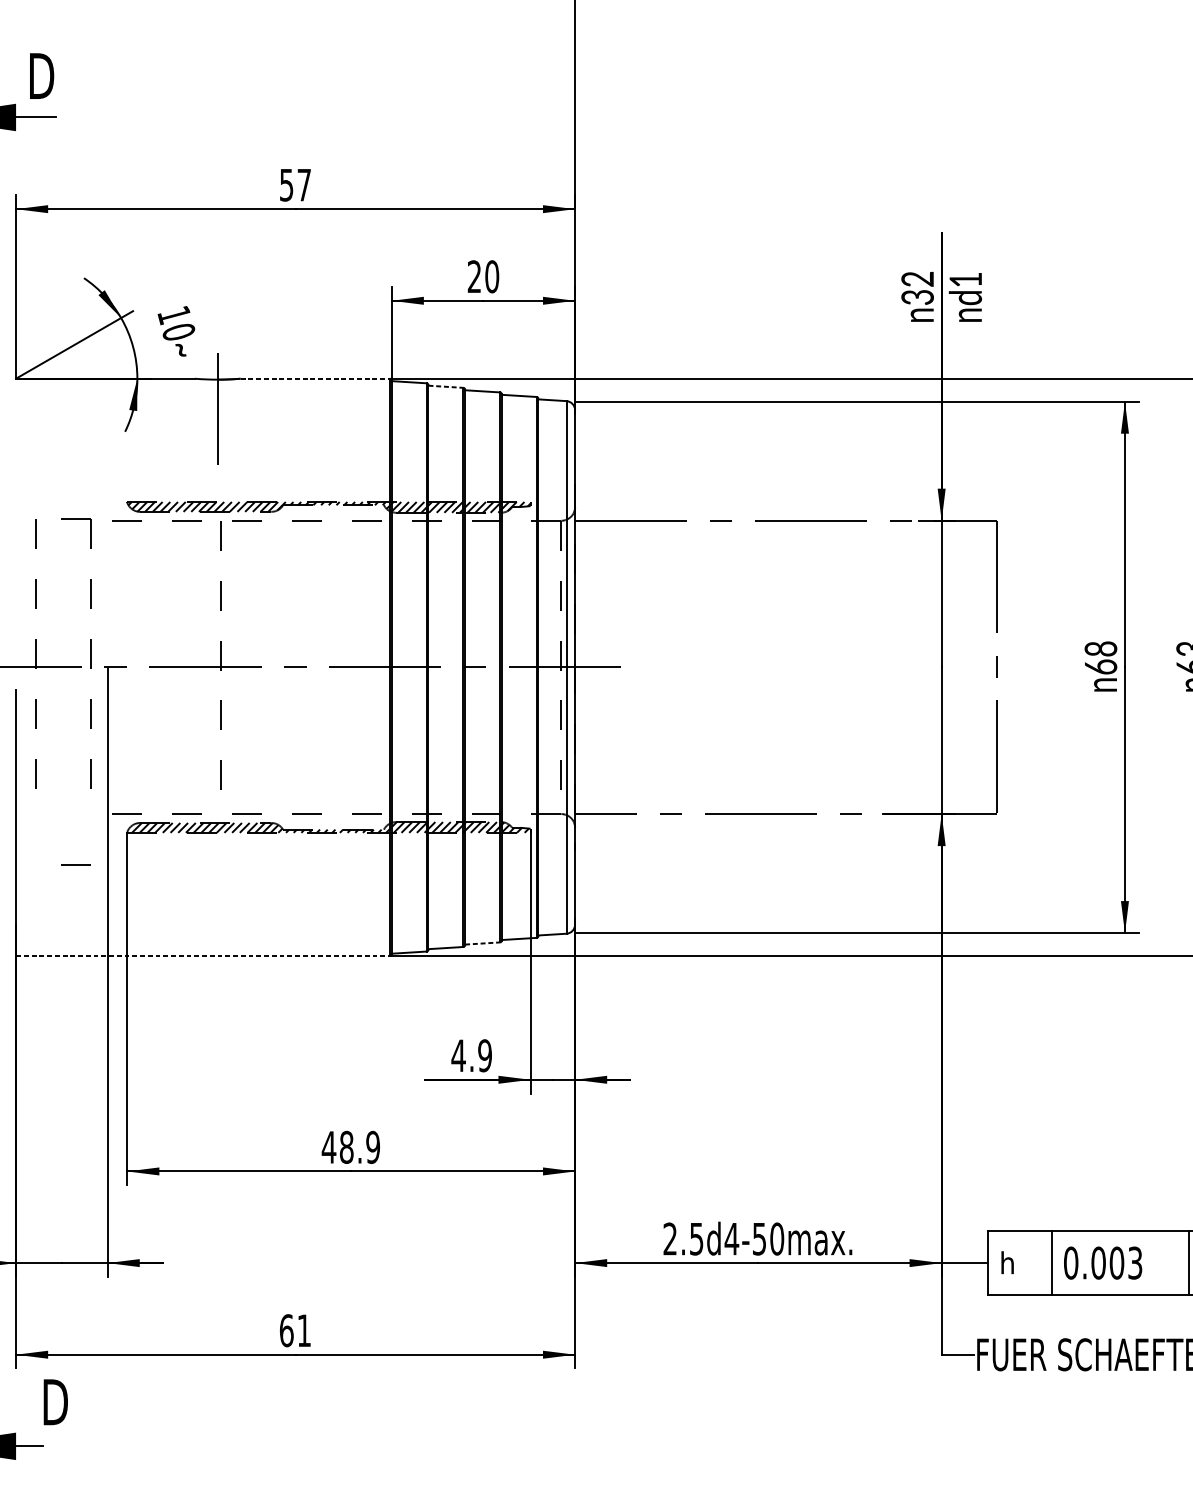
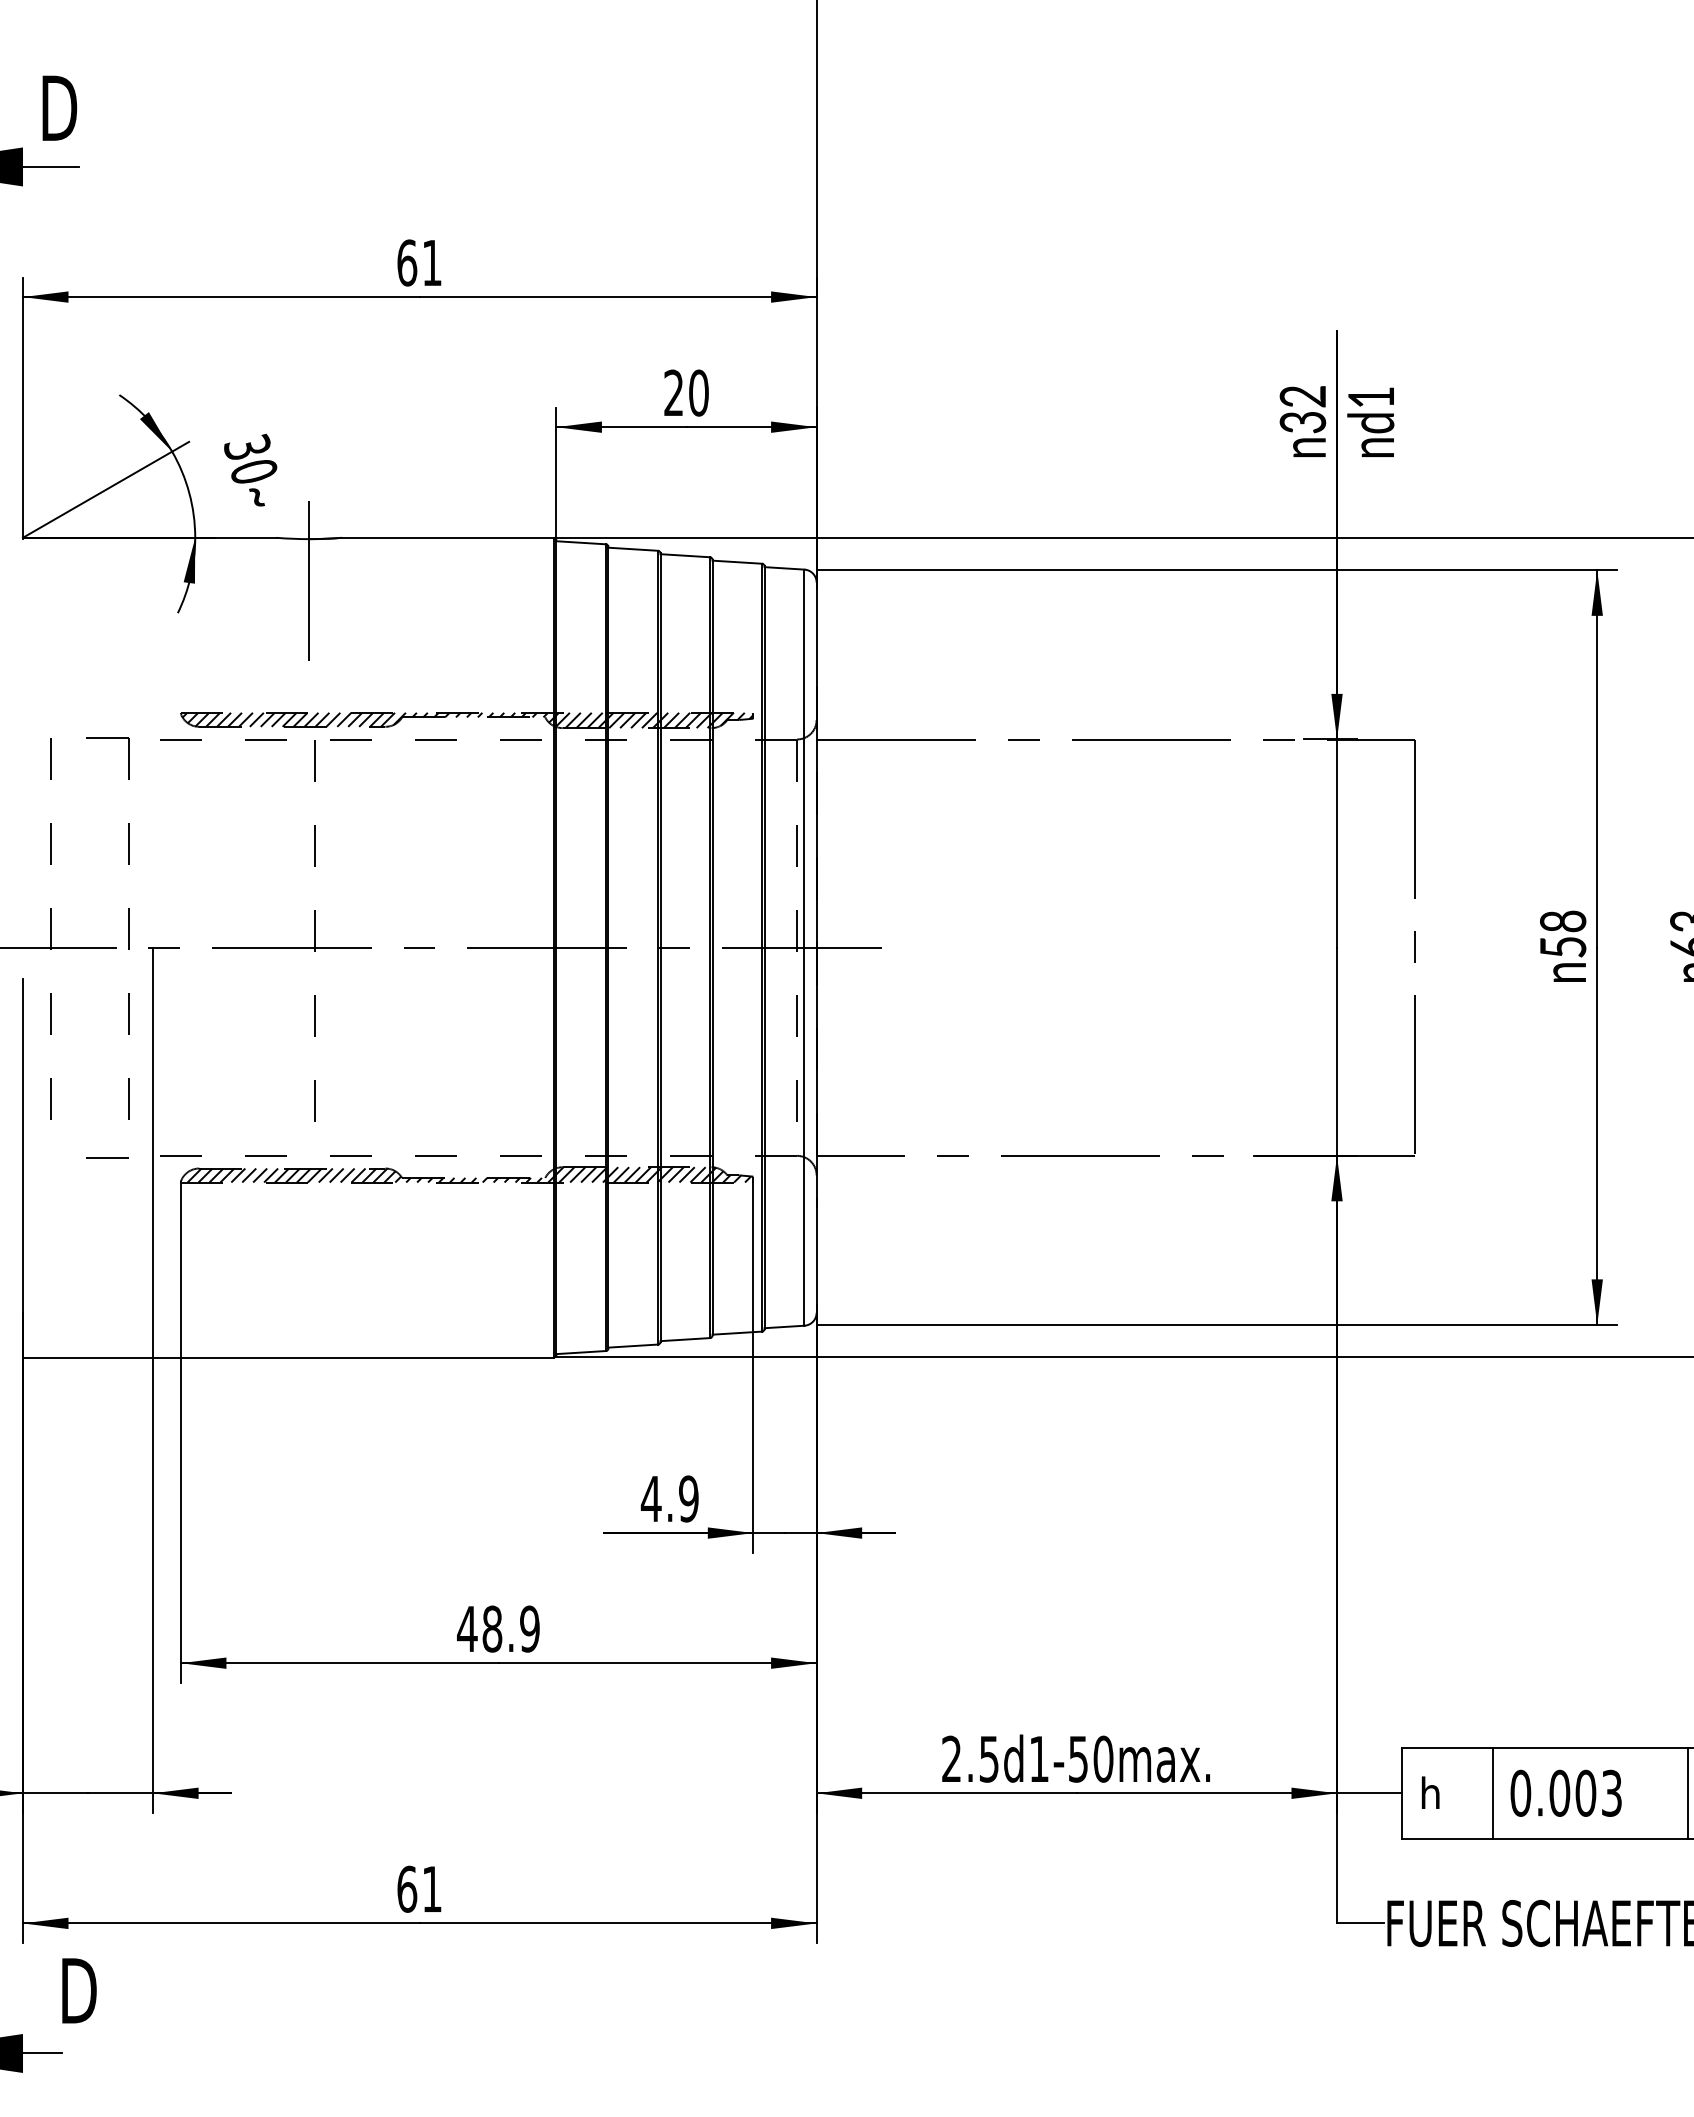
text: (295, 184) -> (419, 262), 57 -> 61
text: (174, 315) -> (247, 447), 10 -> 30
line: (315, 378) -> (448, 537), dashed -> solid
line: (446, 386) -> (633, 549), dashed -> solid
text: (1101, 666) -> (1563, 946), 68 -> 58
line: (75, 865) -> (107, 1157), moved
line: (482, 943) -> (685, 1339), dashed -> solid
line: (203, 956) -> (288, 1357), dashed -> solid
text: (731, 1238) -> (1038, 1758), 2.5d4-50max. -> 2.5d1-50max.

